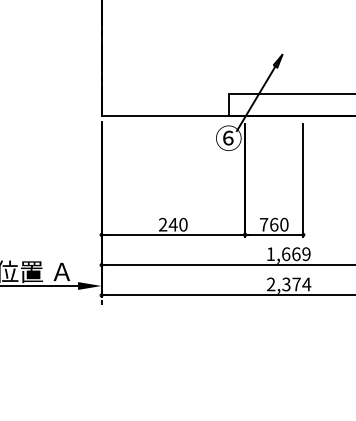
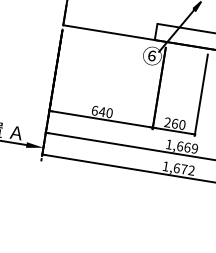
text: (163, 224) -> (95, 110), 240 -> 640
text: (263, 224) -> (167, 122), 760 -> 260
text: (289, 284) -> (179, 168), 2,374 -> 1,672

